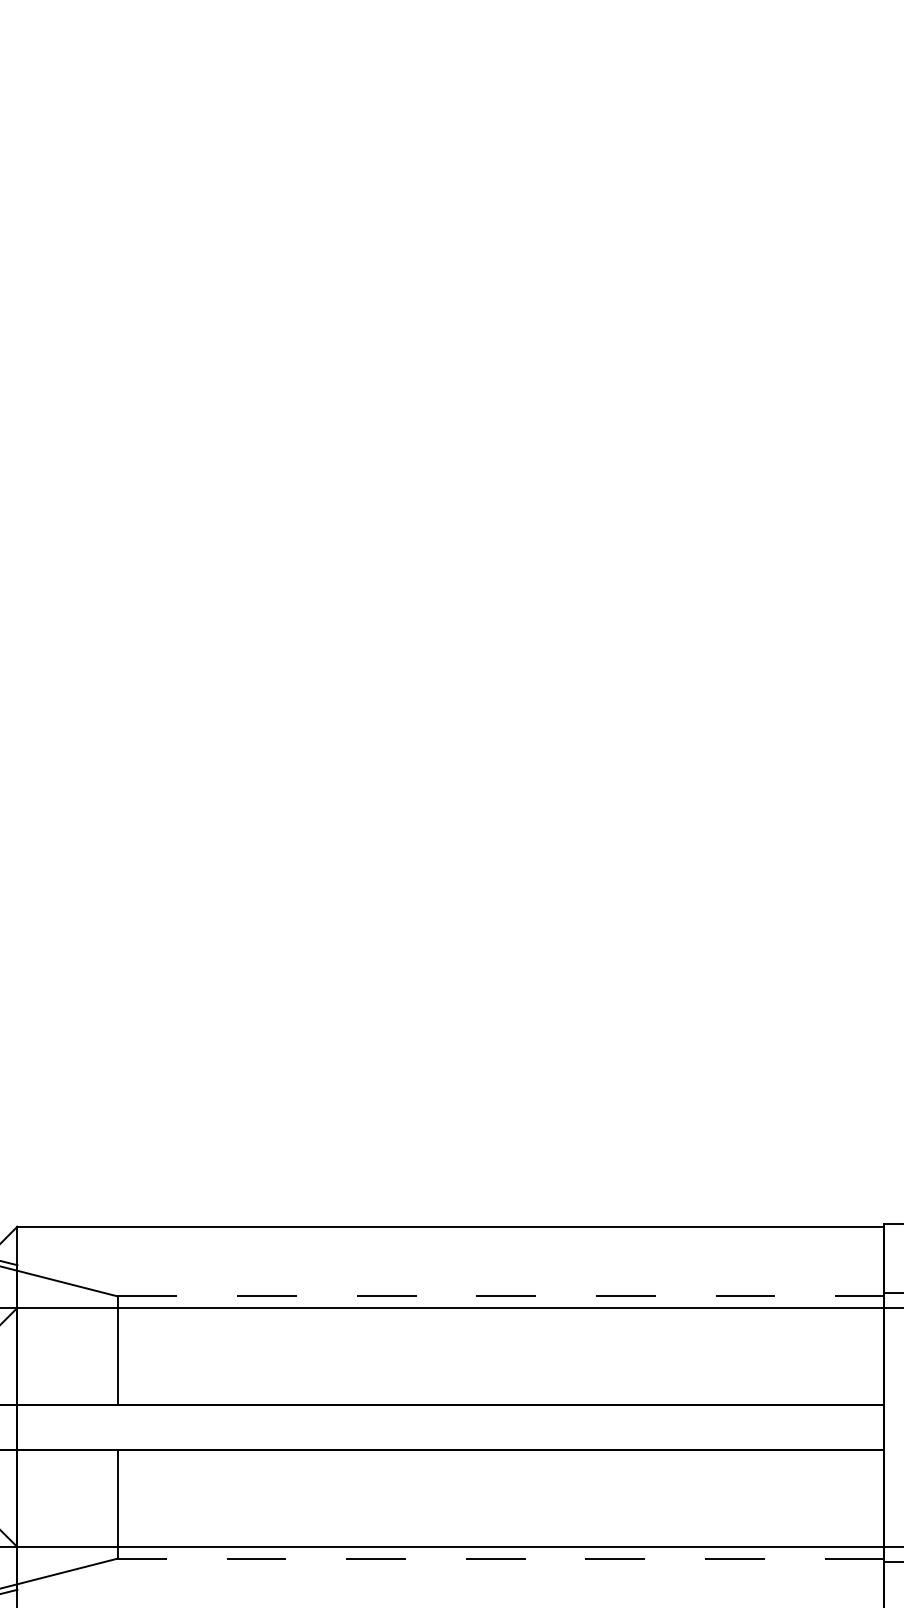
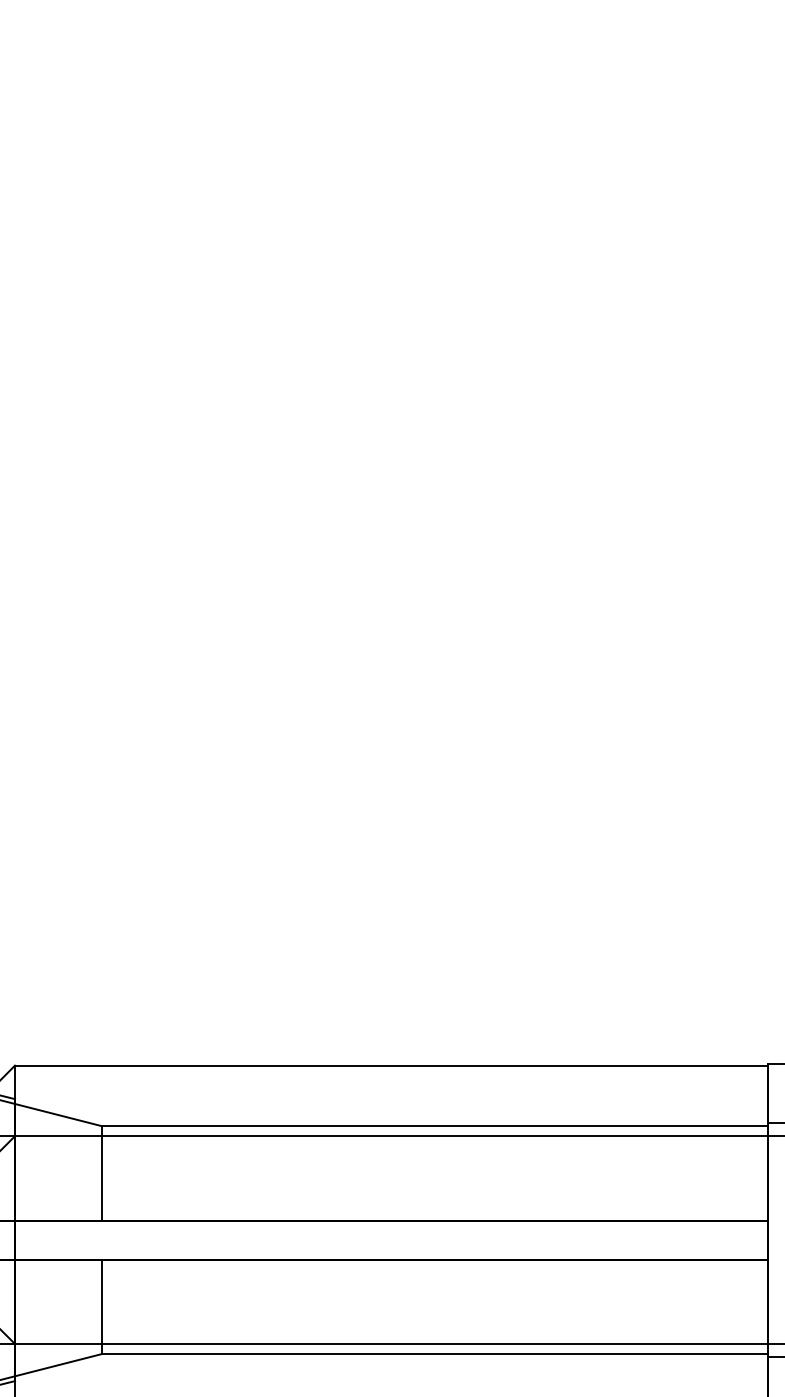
line: (501, 1296) -> (435, 1126), dashed -> solid
line: (500, 1559) -> (434, 1354), dashed -> solid

